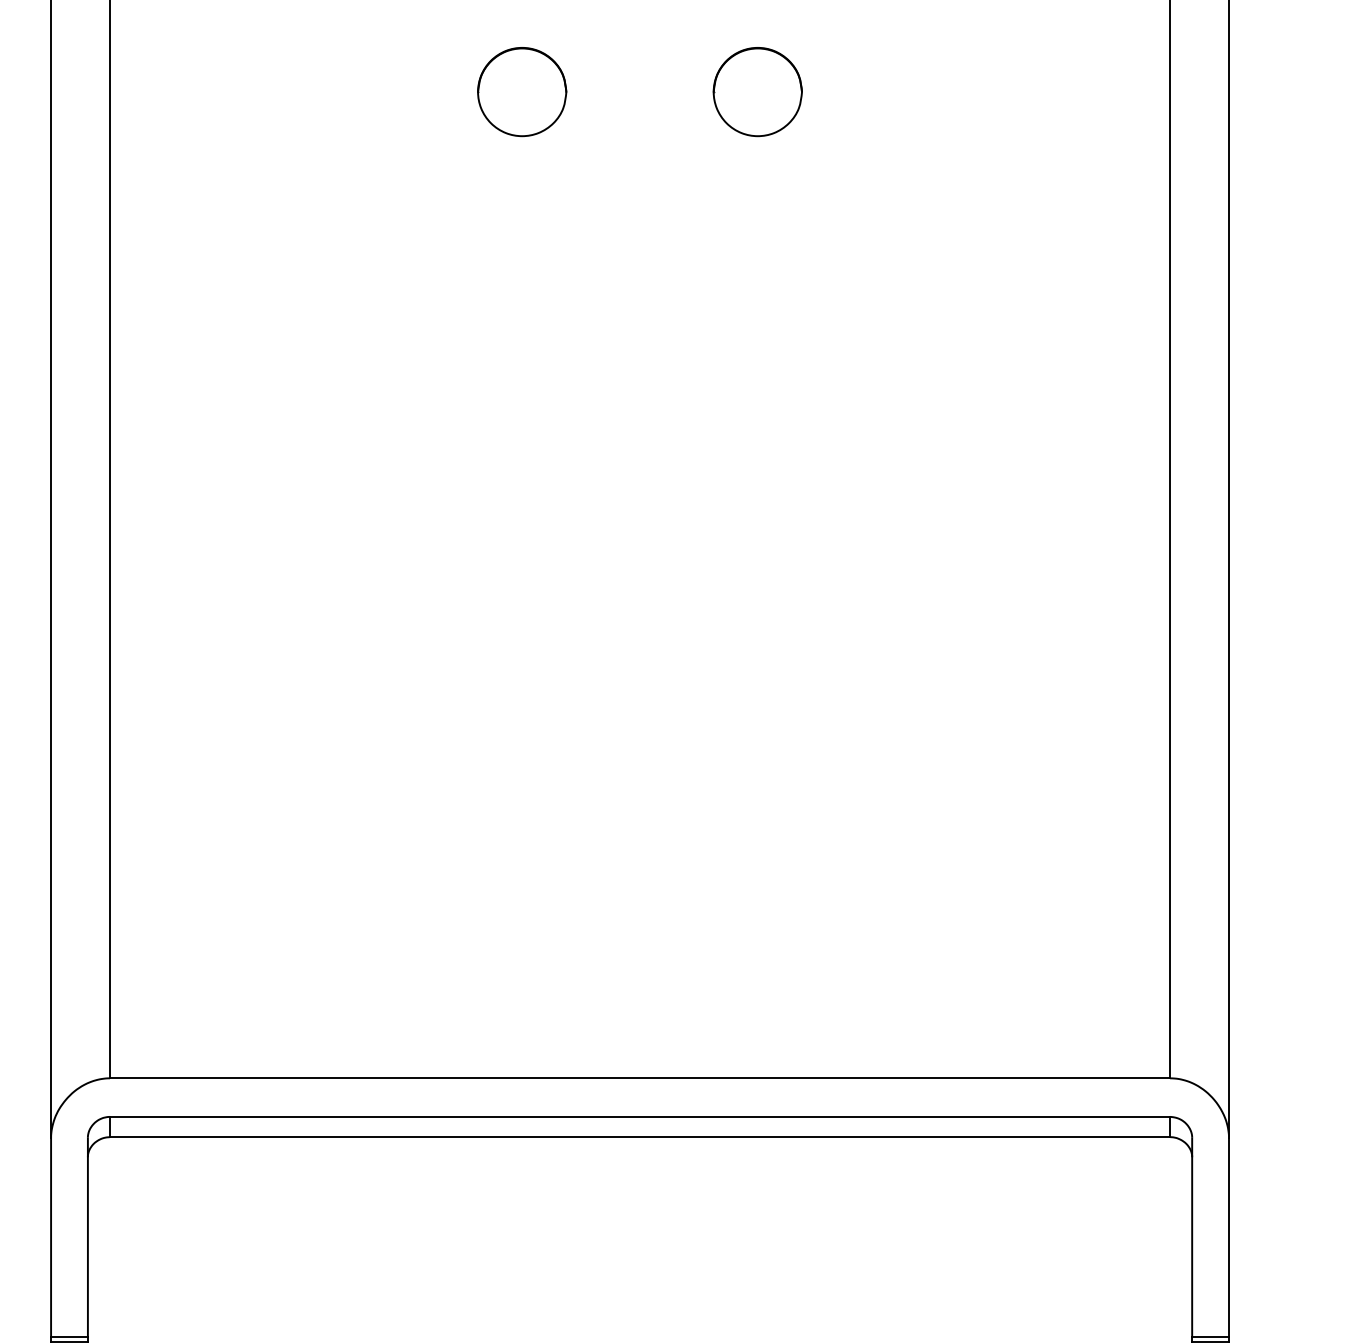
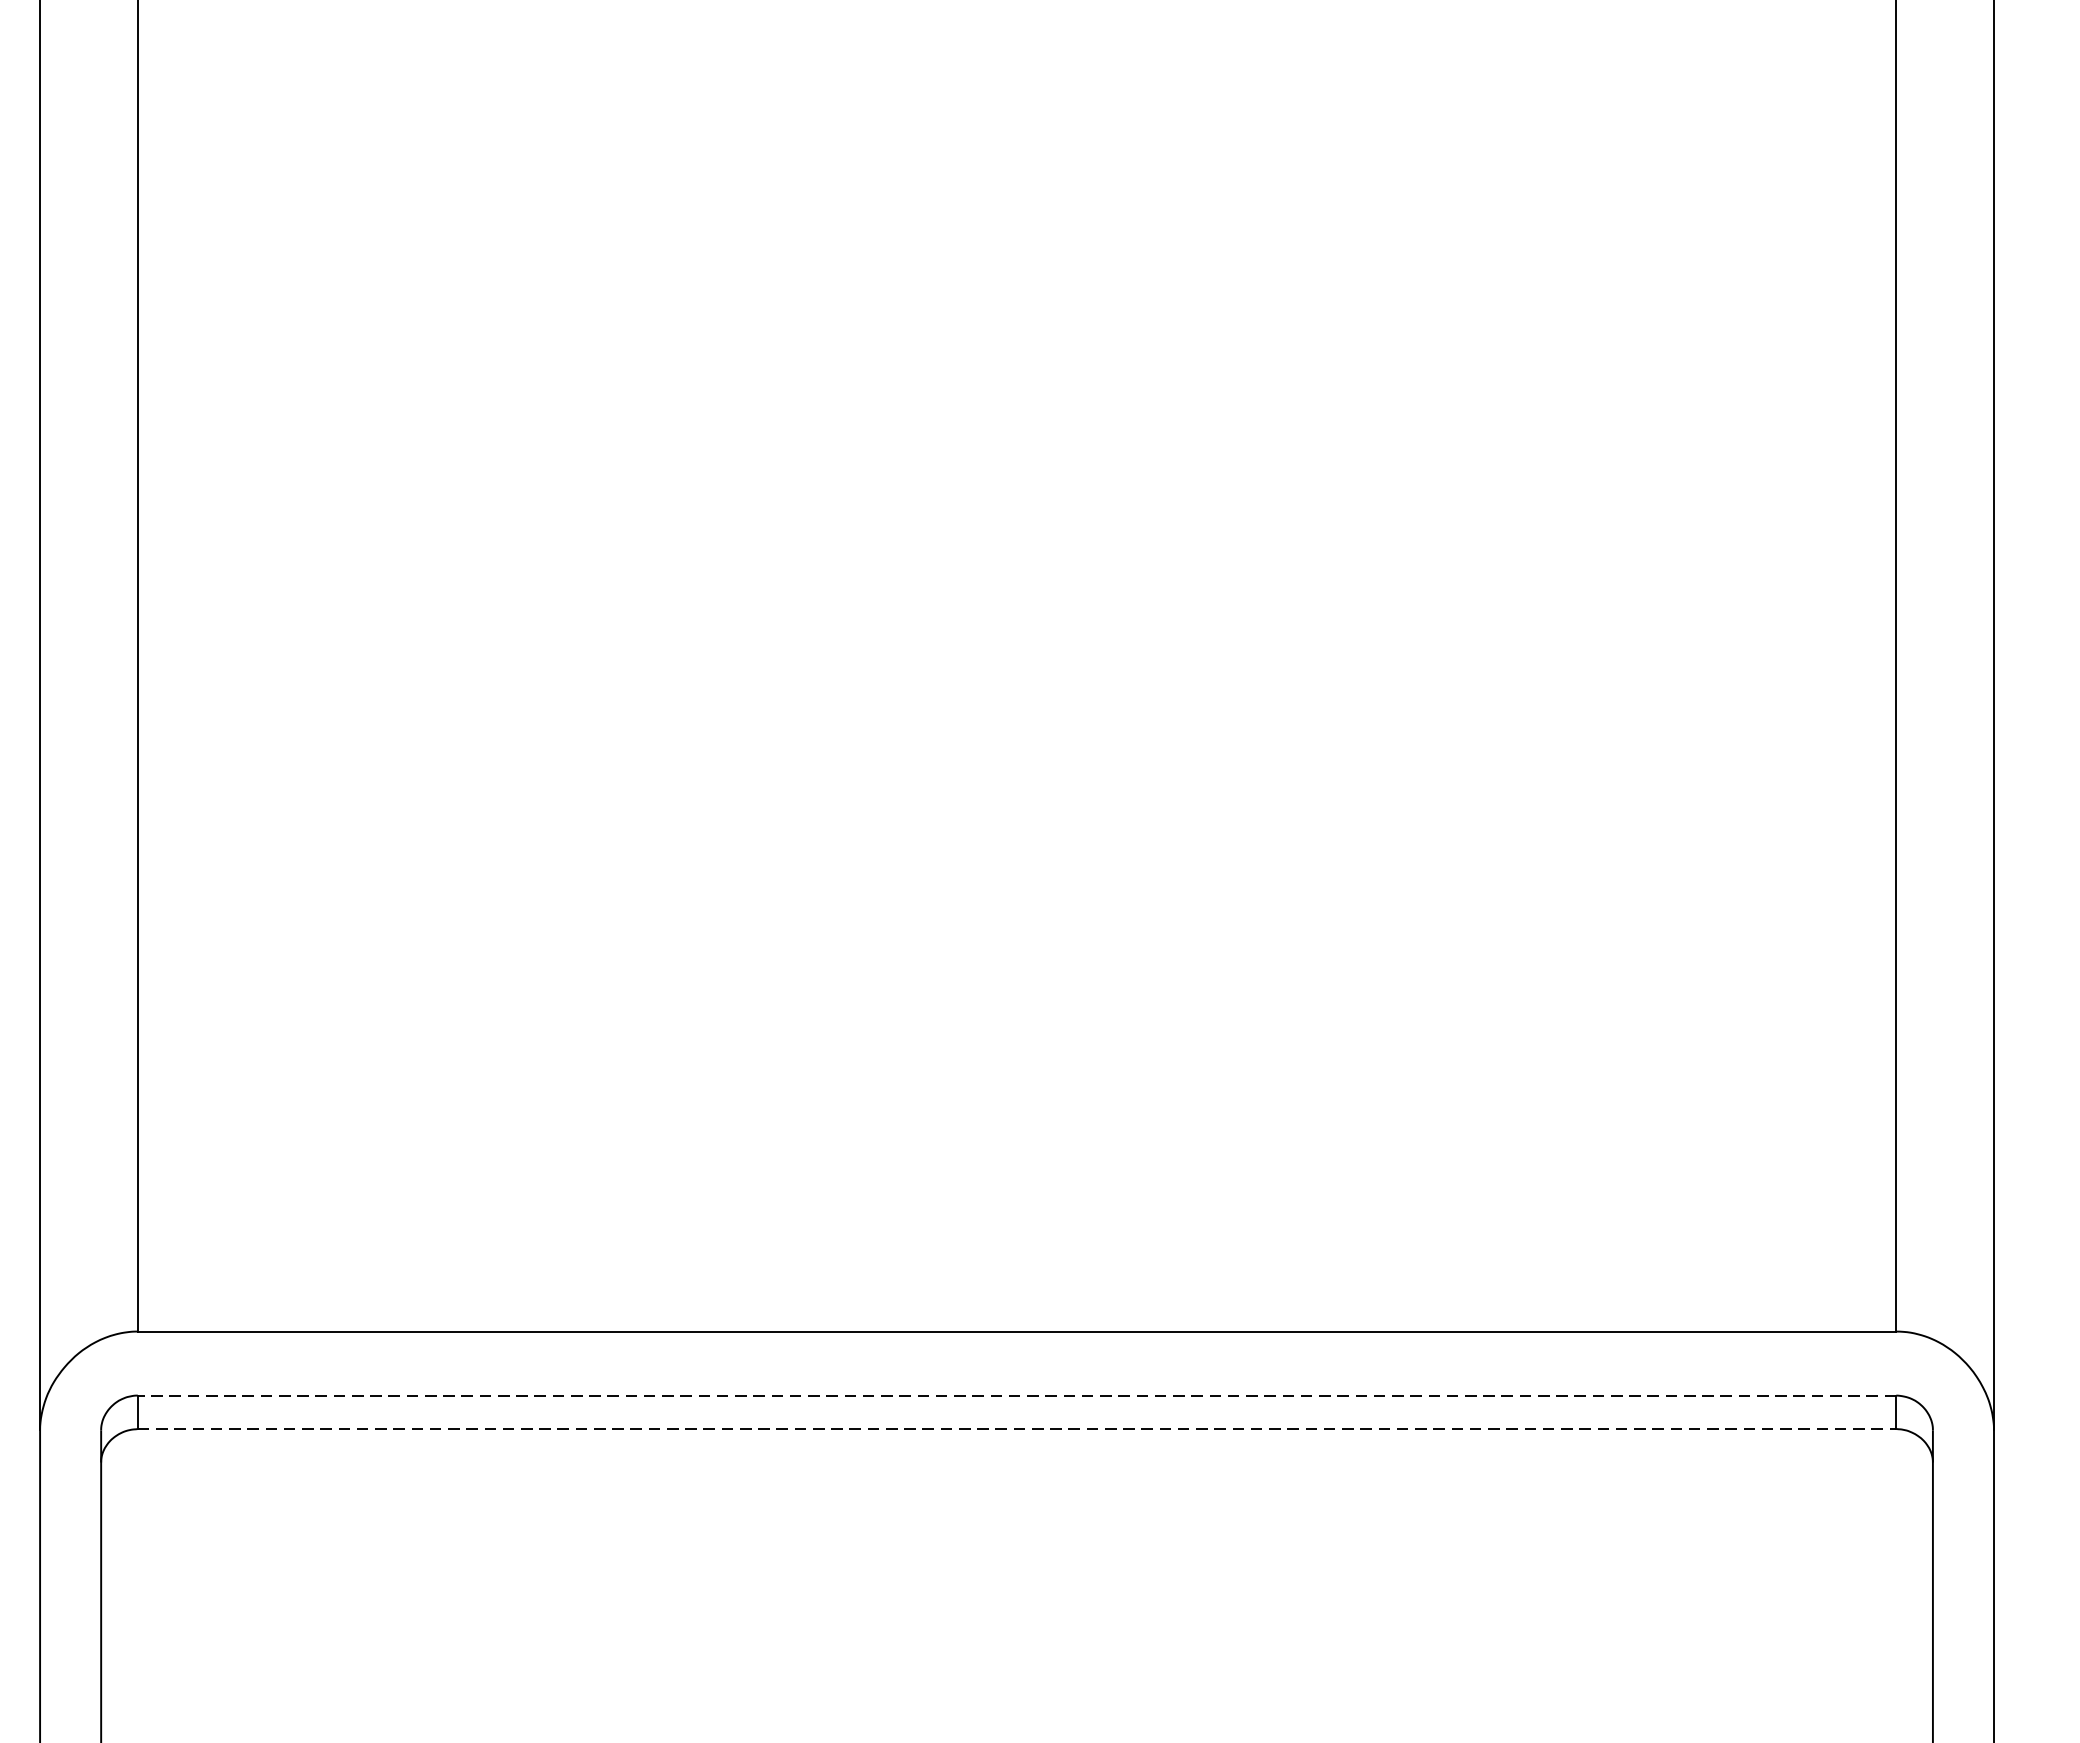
line: (639, 1116) -> (1016, 1394), solid -> dashed
line: (640, 1137) -> (1017, 1429), solid -> dashed

